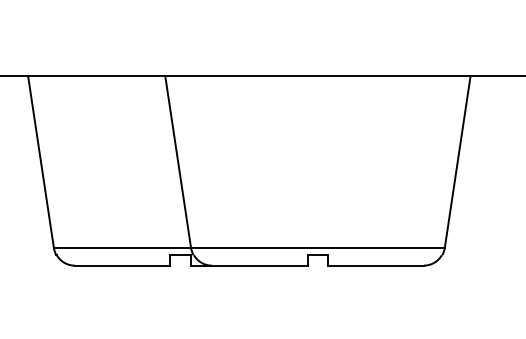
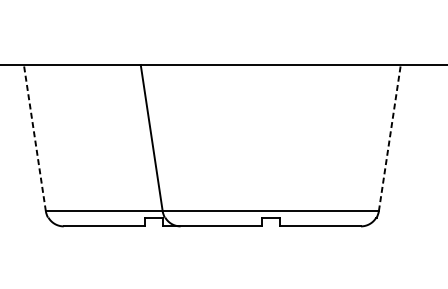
line: (41, 162) -> (35, 138), solid -> dashed
line: (457, 162) -> (389, 138), solid -> dashed

